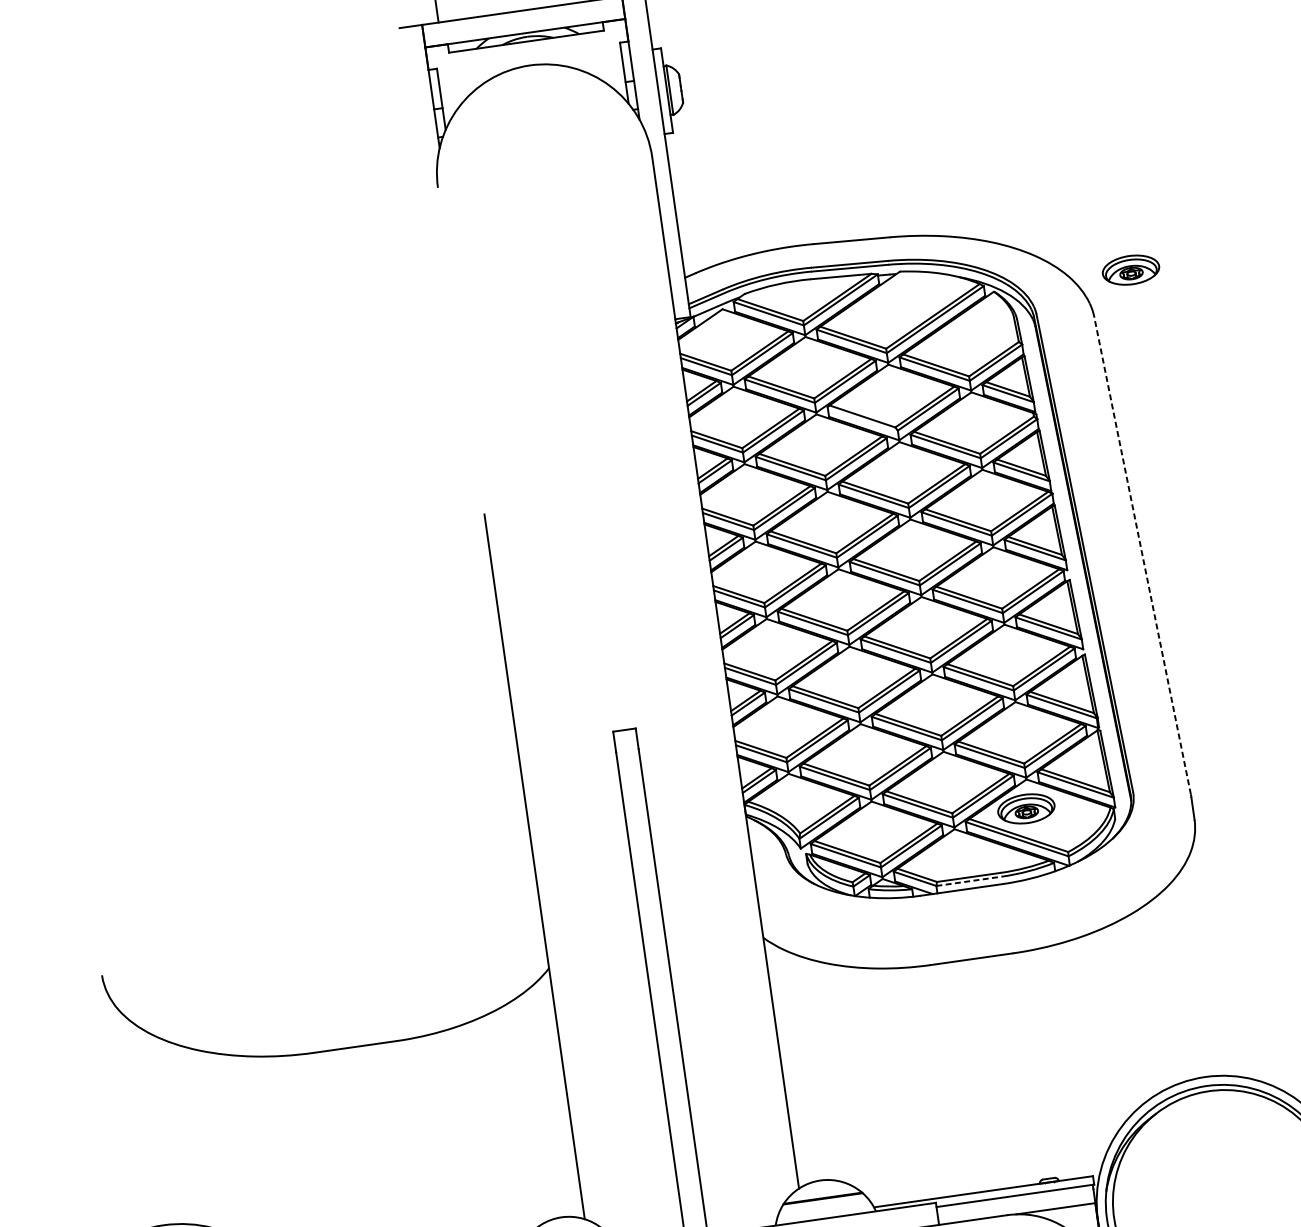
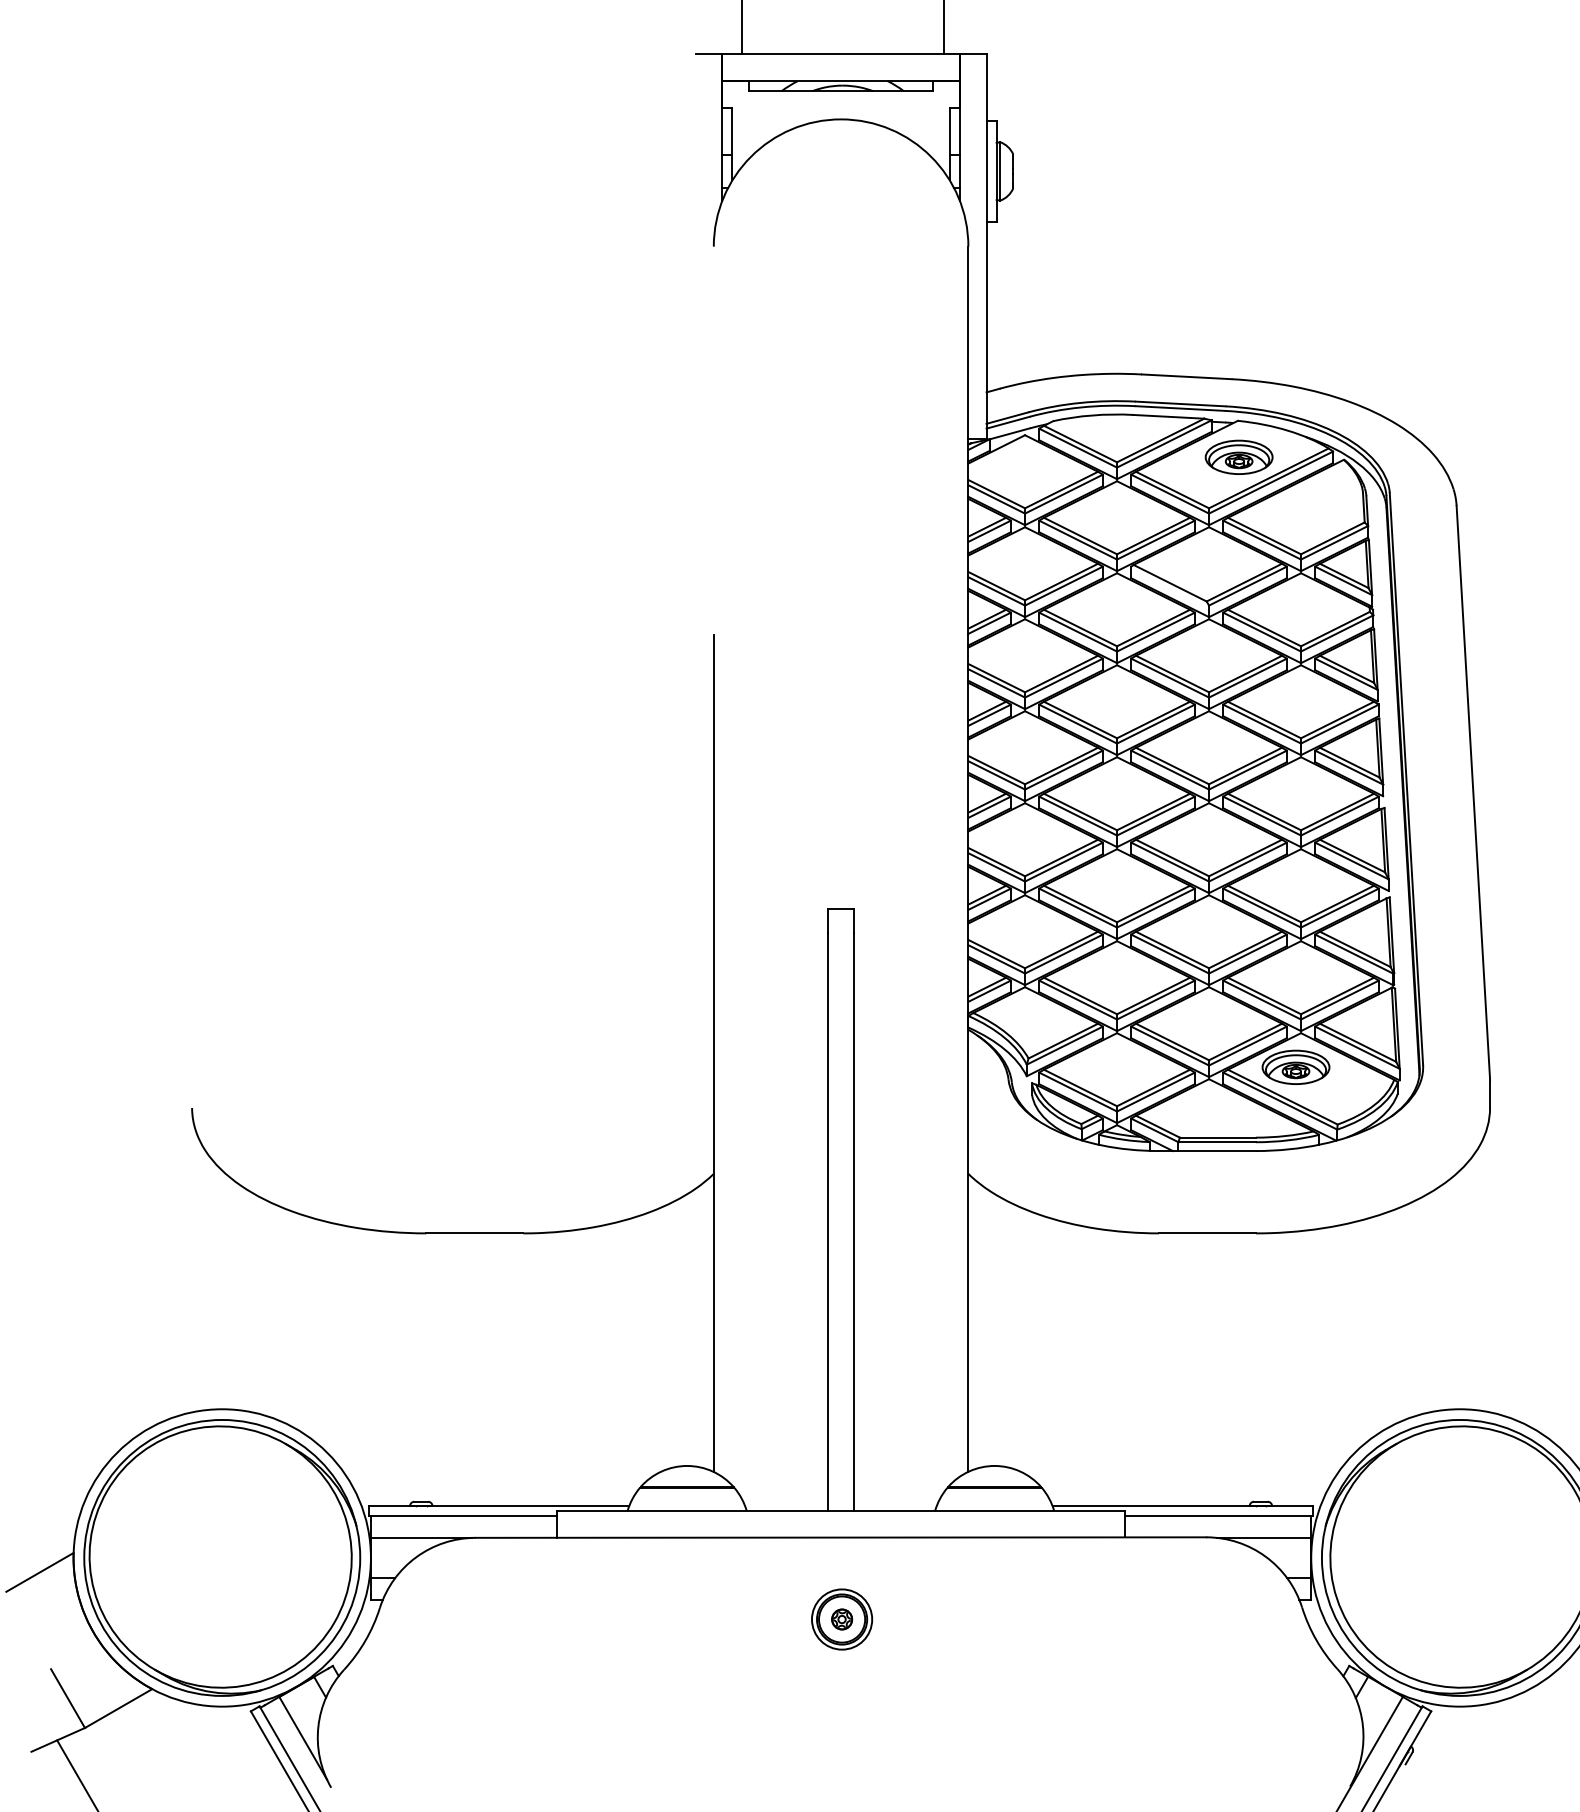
part: (1130, 269) -> (1238, 456), moved
line: (1142, 555) -> (1473, 791), dashed -> solid
line: (969, 881) -> (1217, 1142), dashed -> solid

